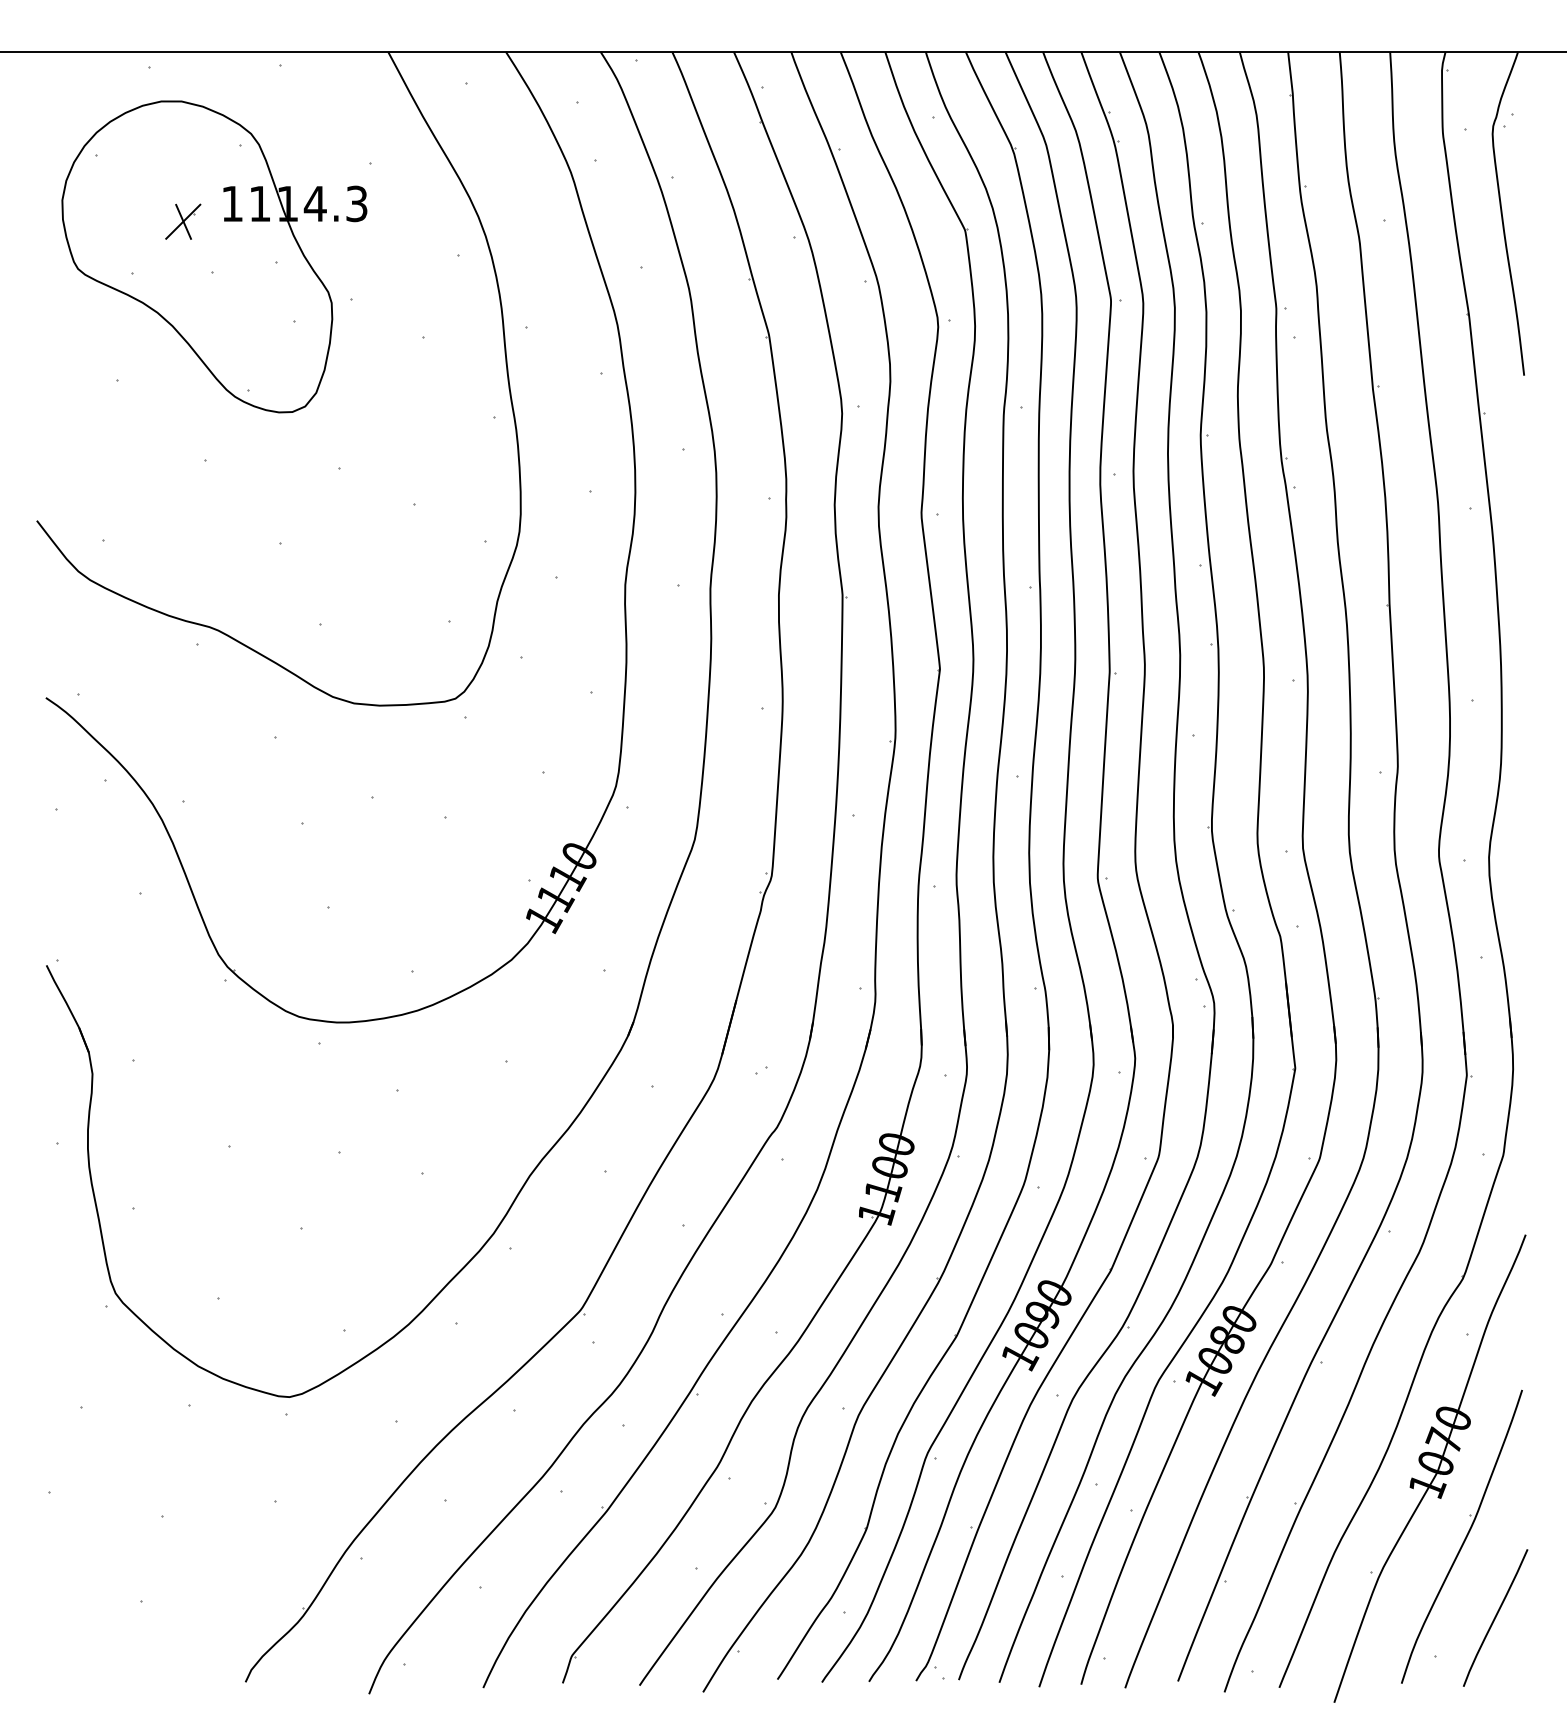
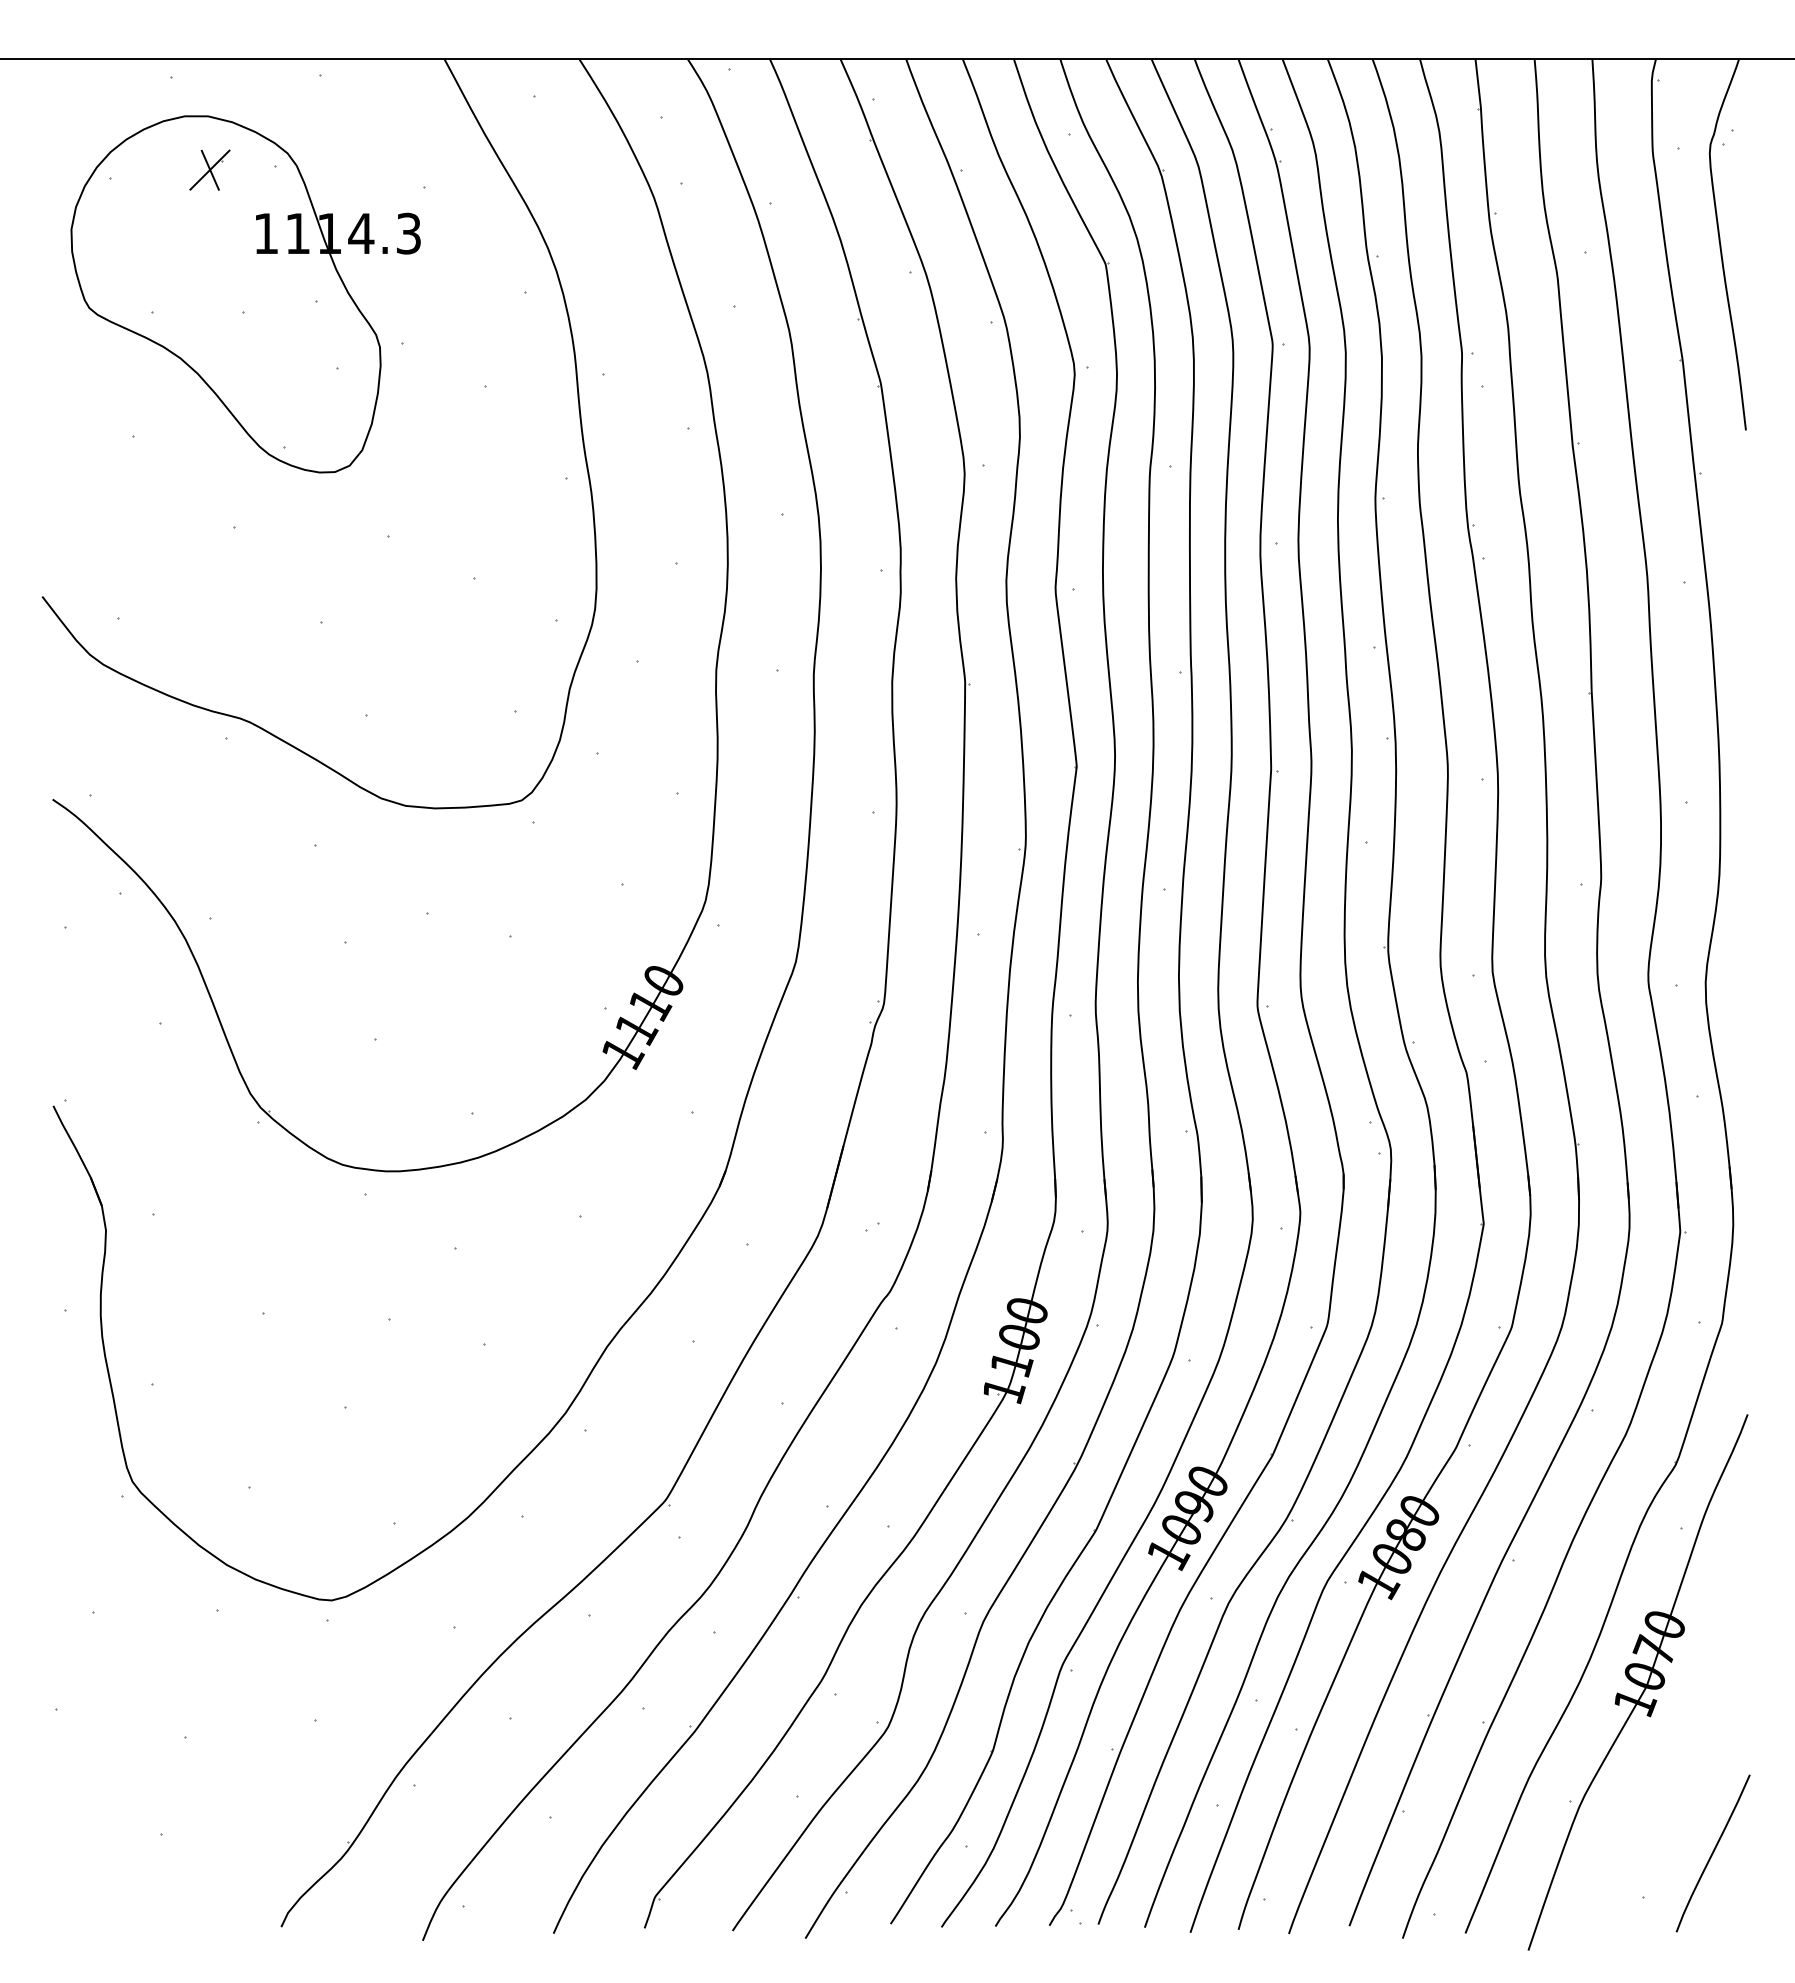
part: (182, 221) -> (209, 169), moved
part: (1461, 1536) -> (1674, 1760), removed

